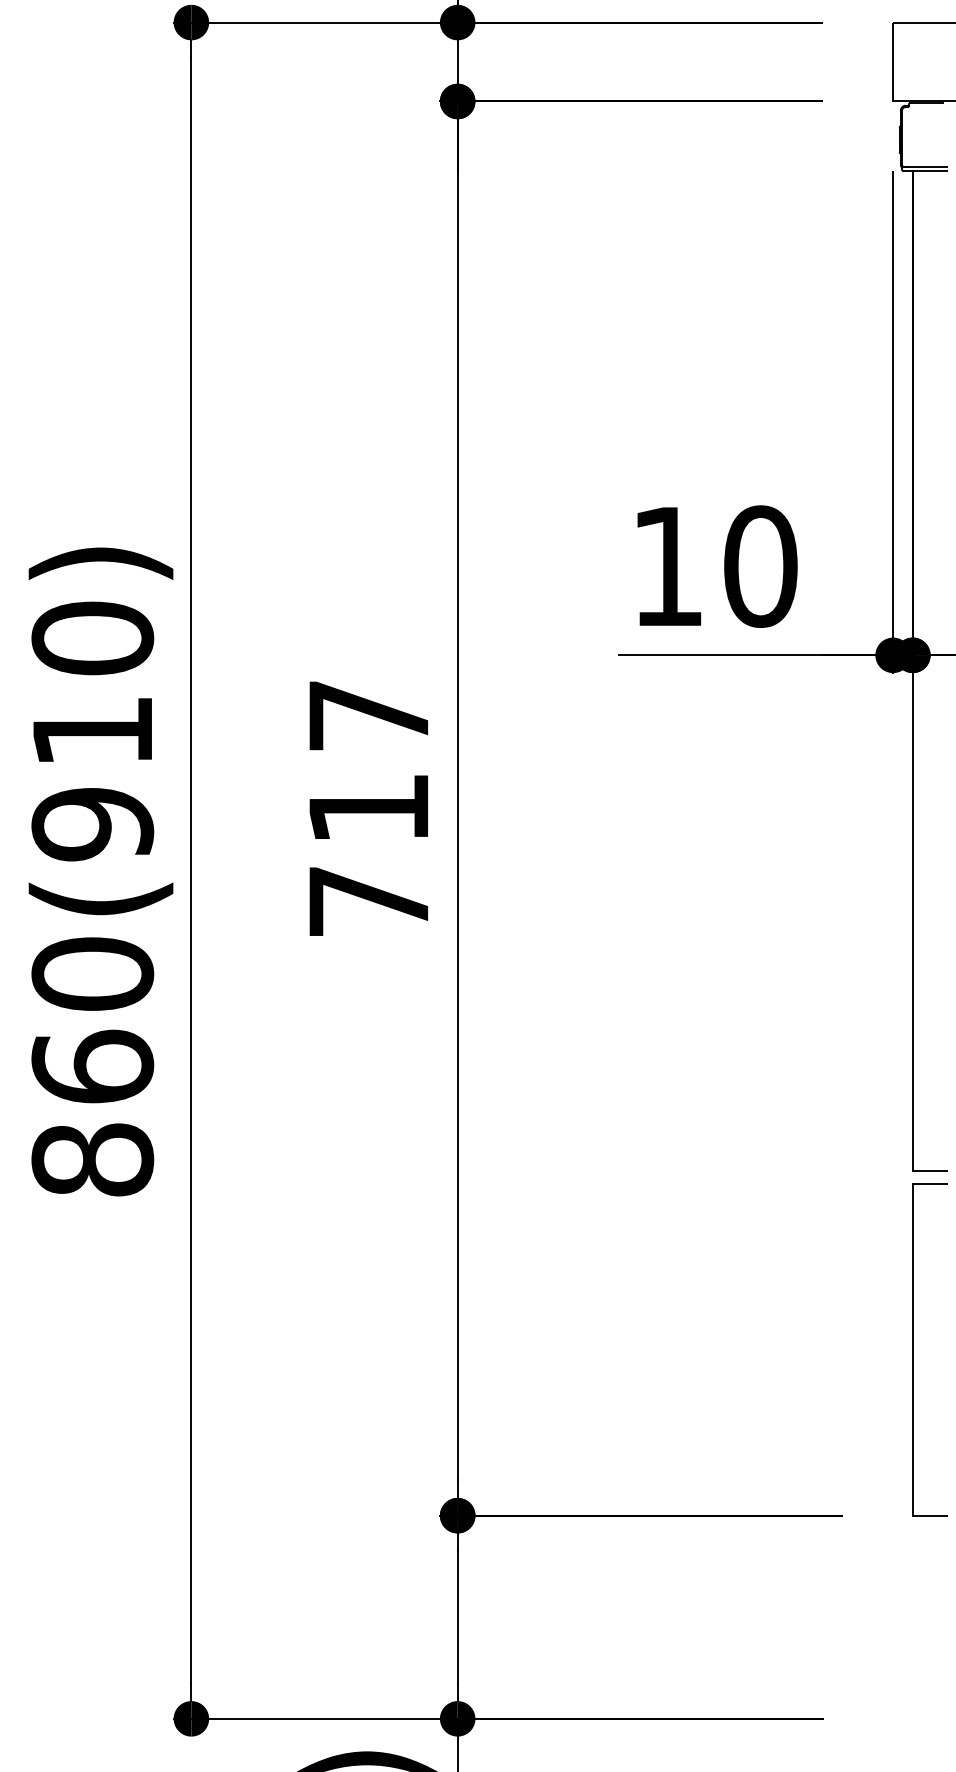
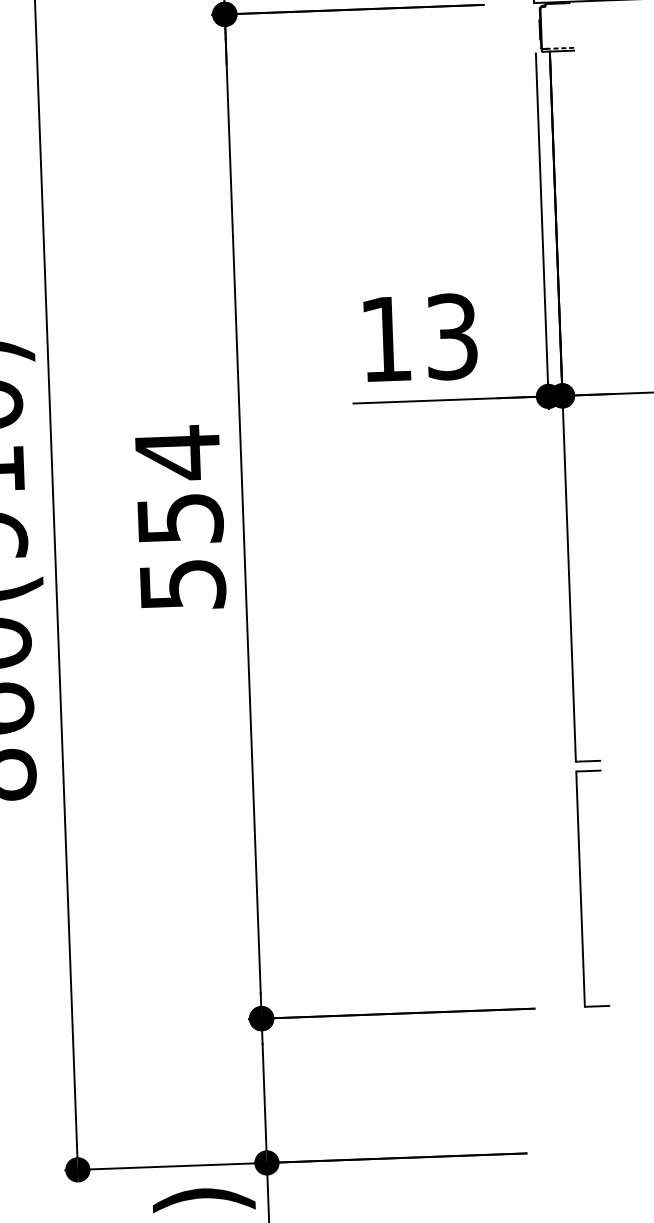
line: (927, 166) -> (560, 48), solid -> dashed
text: (760, 566) -> (451, 336), 10 -> 13
text: (369, 806) -> (180, 517), 717 -> 554

